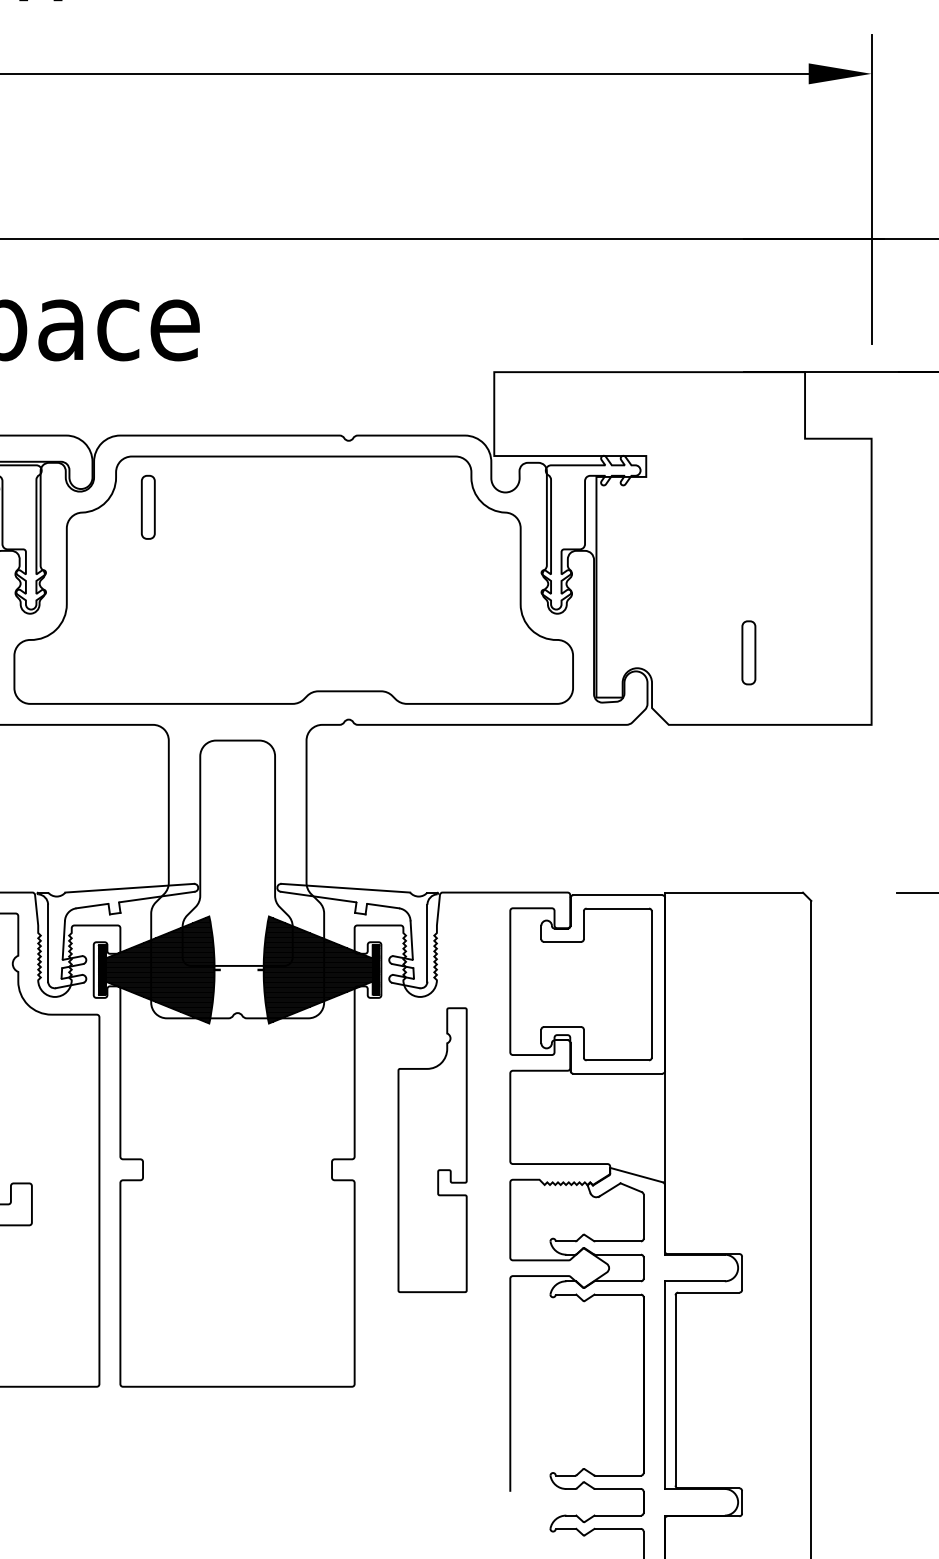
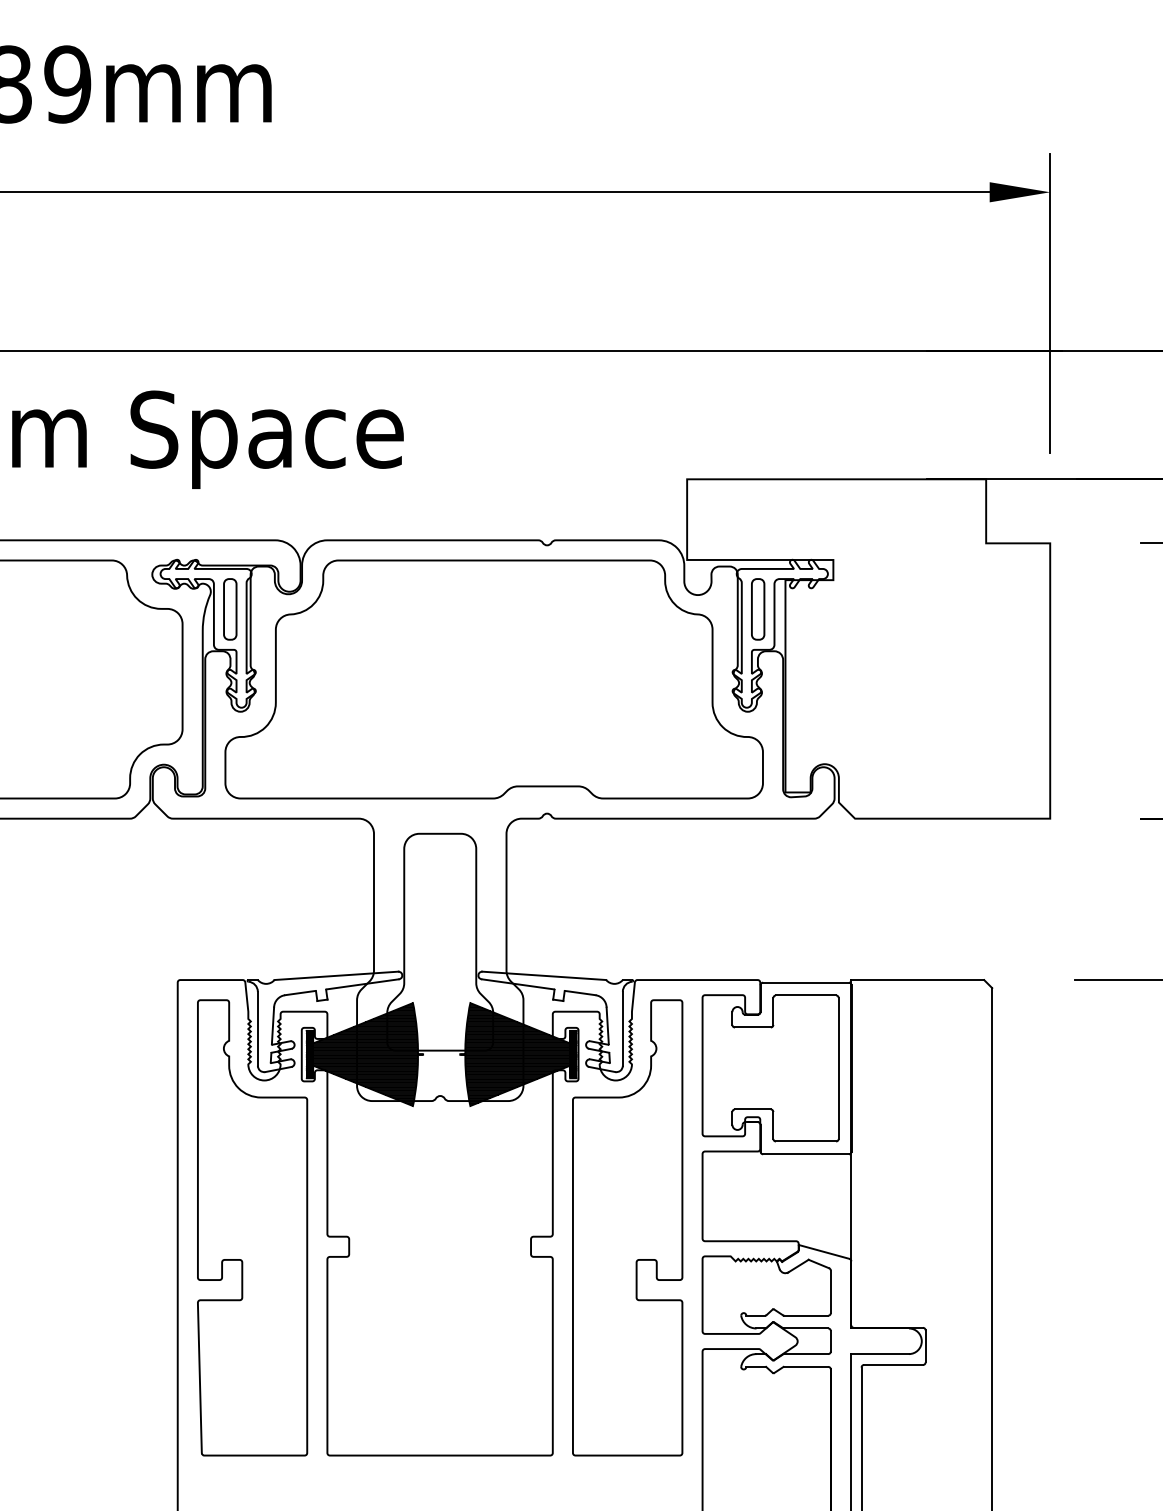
part: (148, 507) -> (230, 609), moved
part: (749, 652) -> (758, 609), moved
part: (432, 1149) -> (627, 1227), size x1.67

